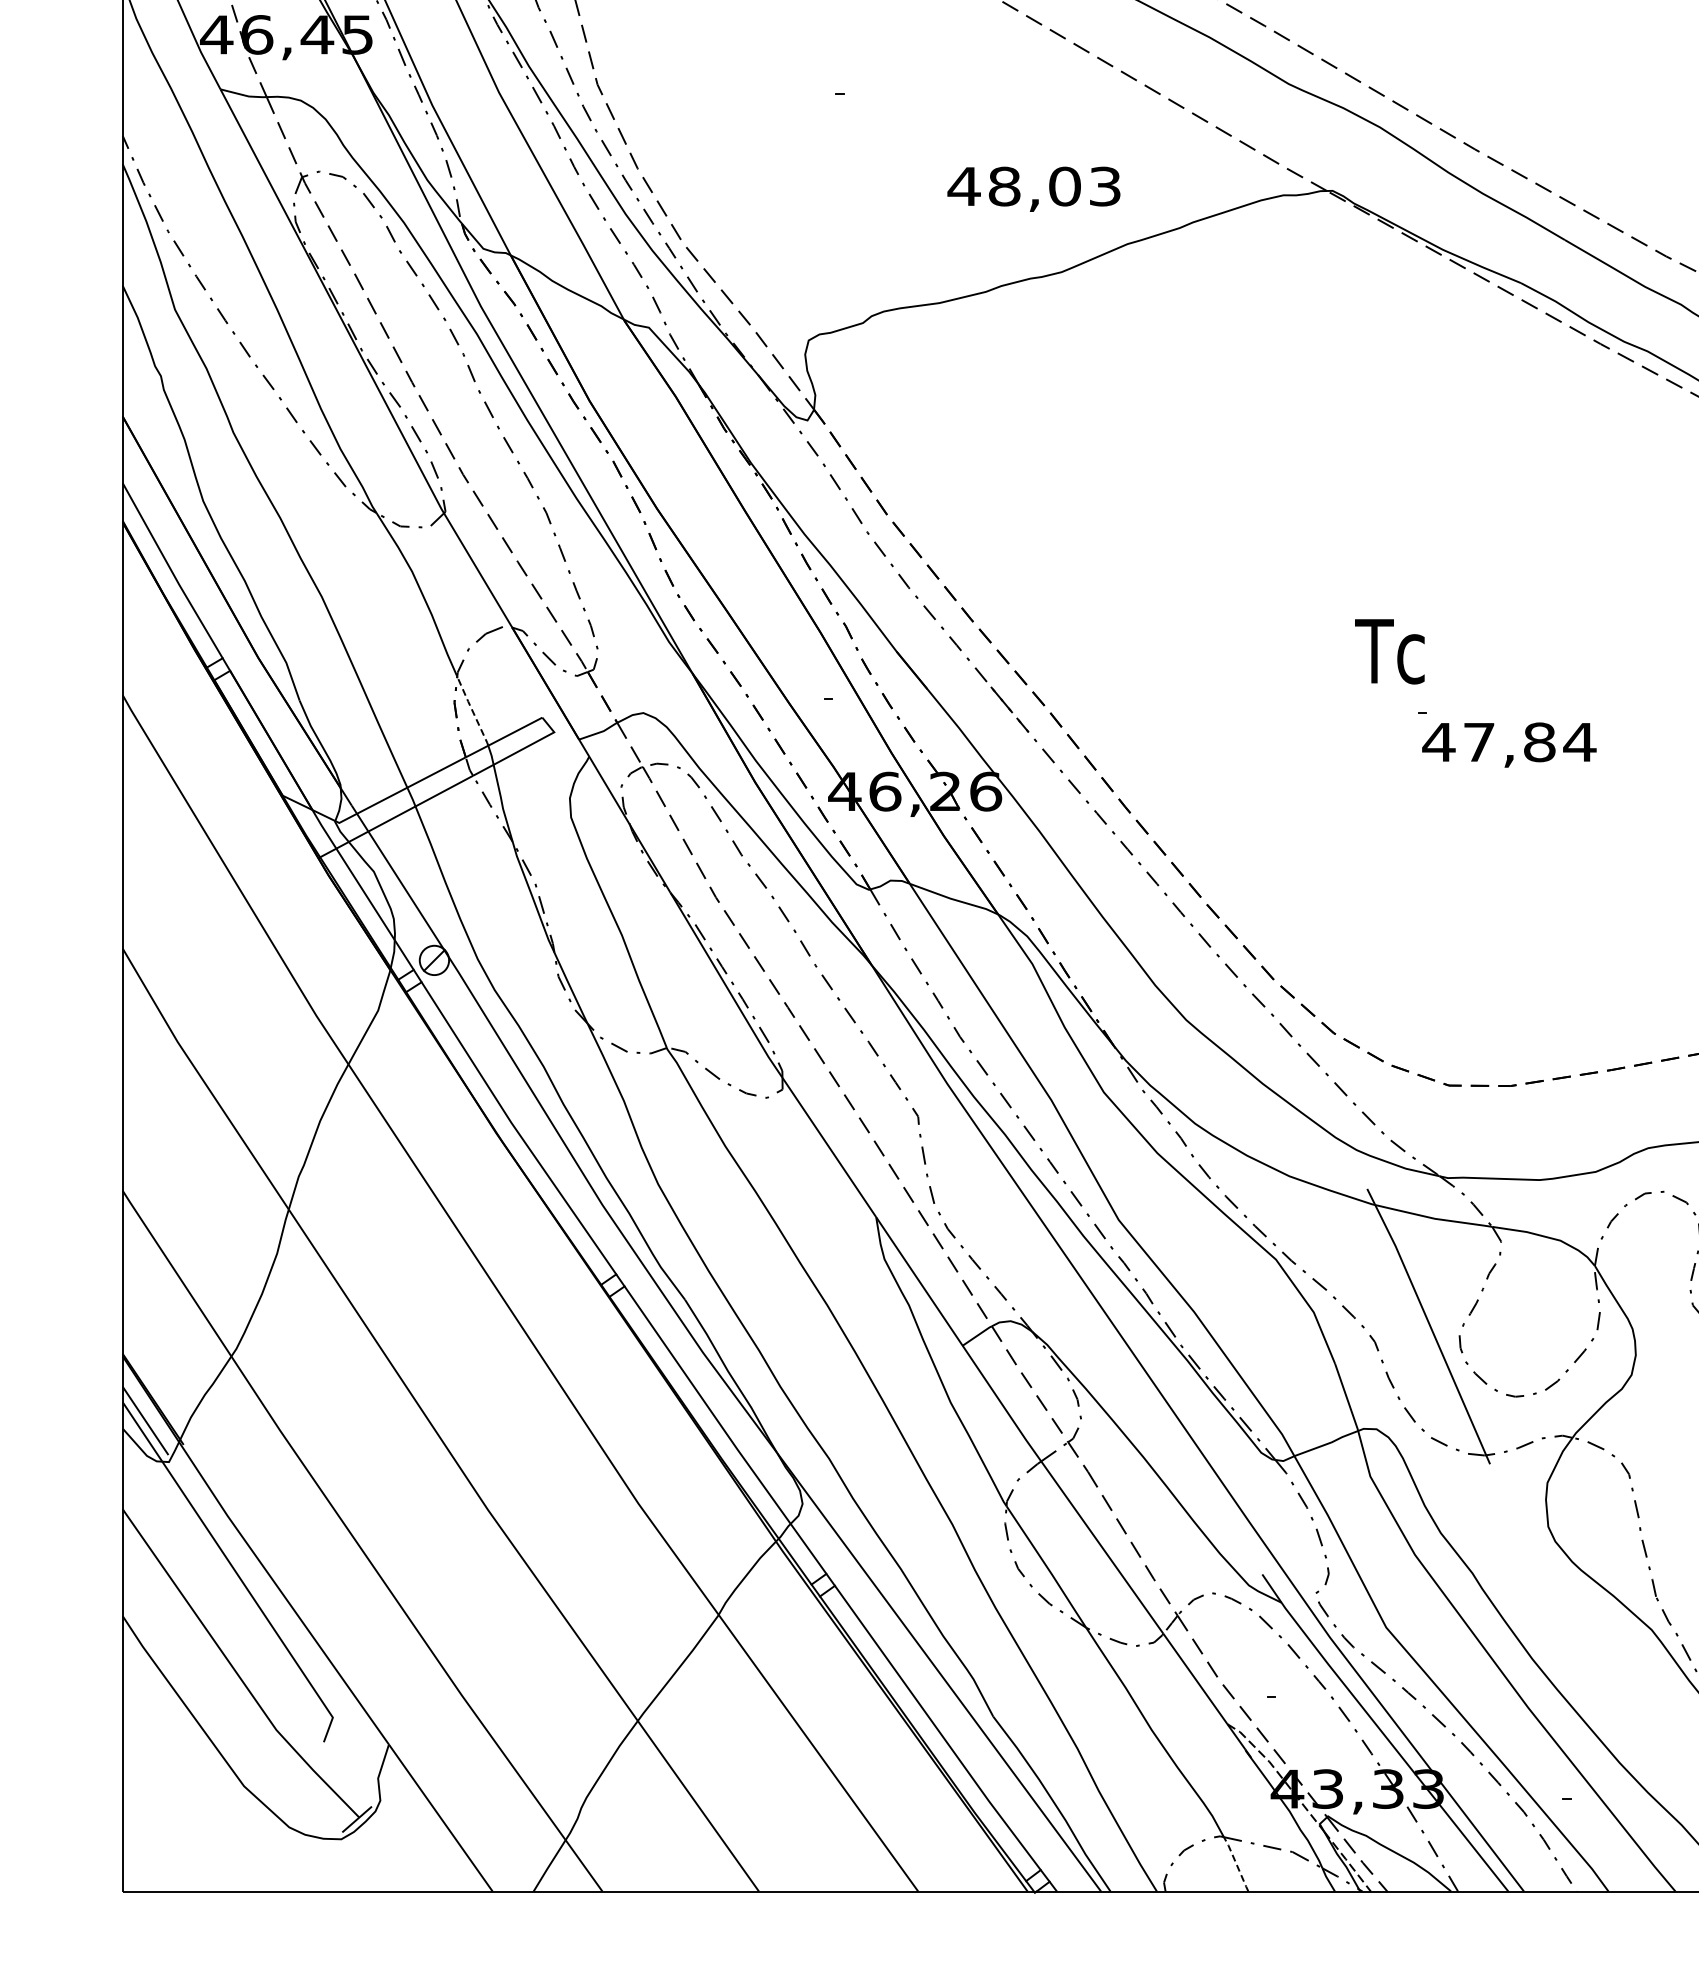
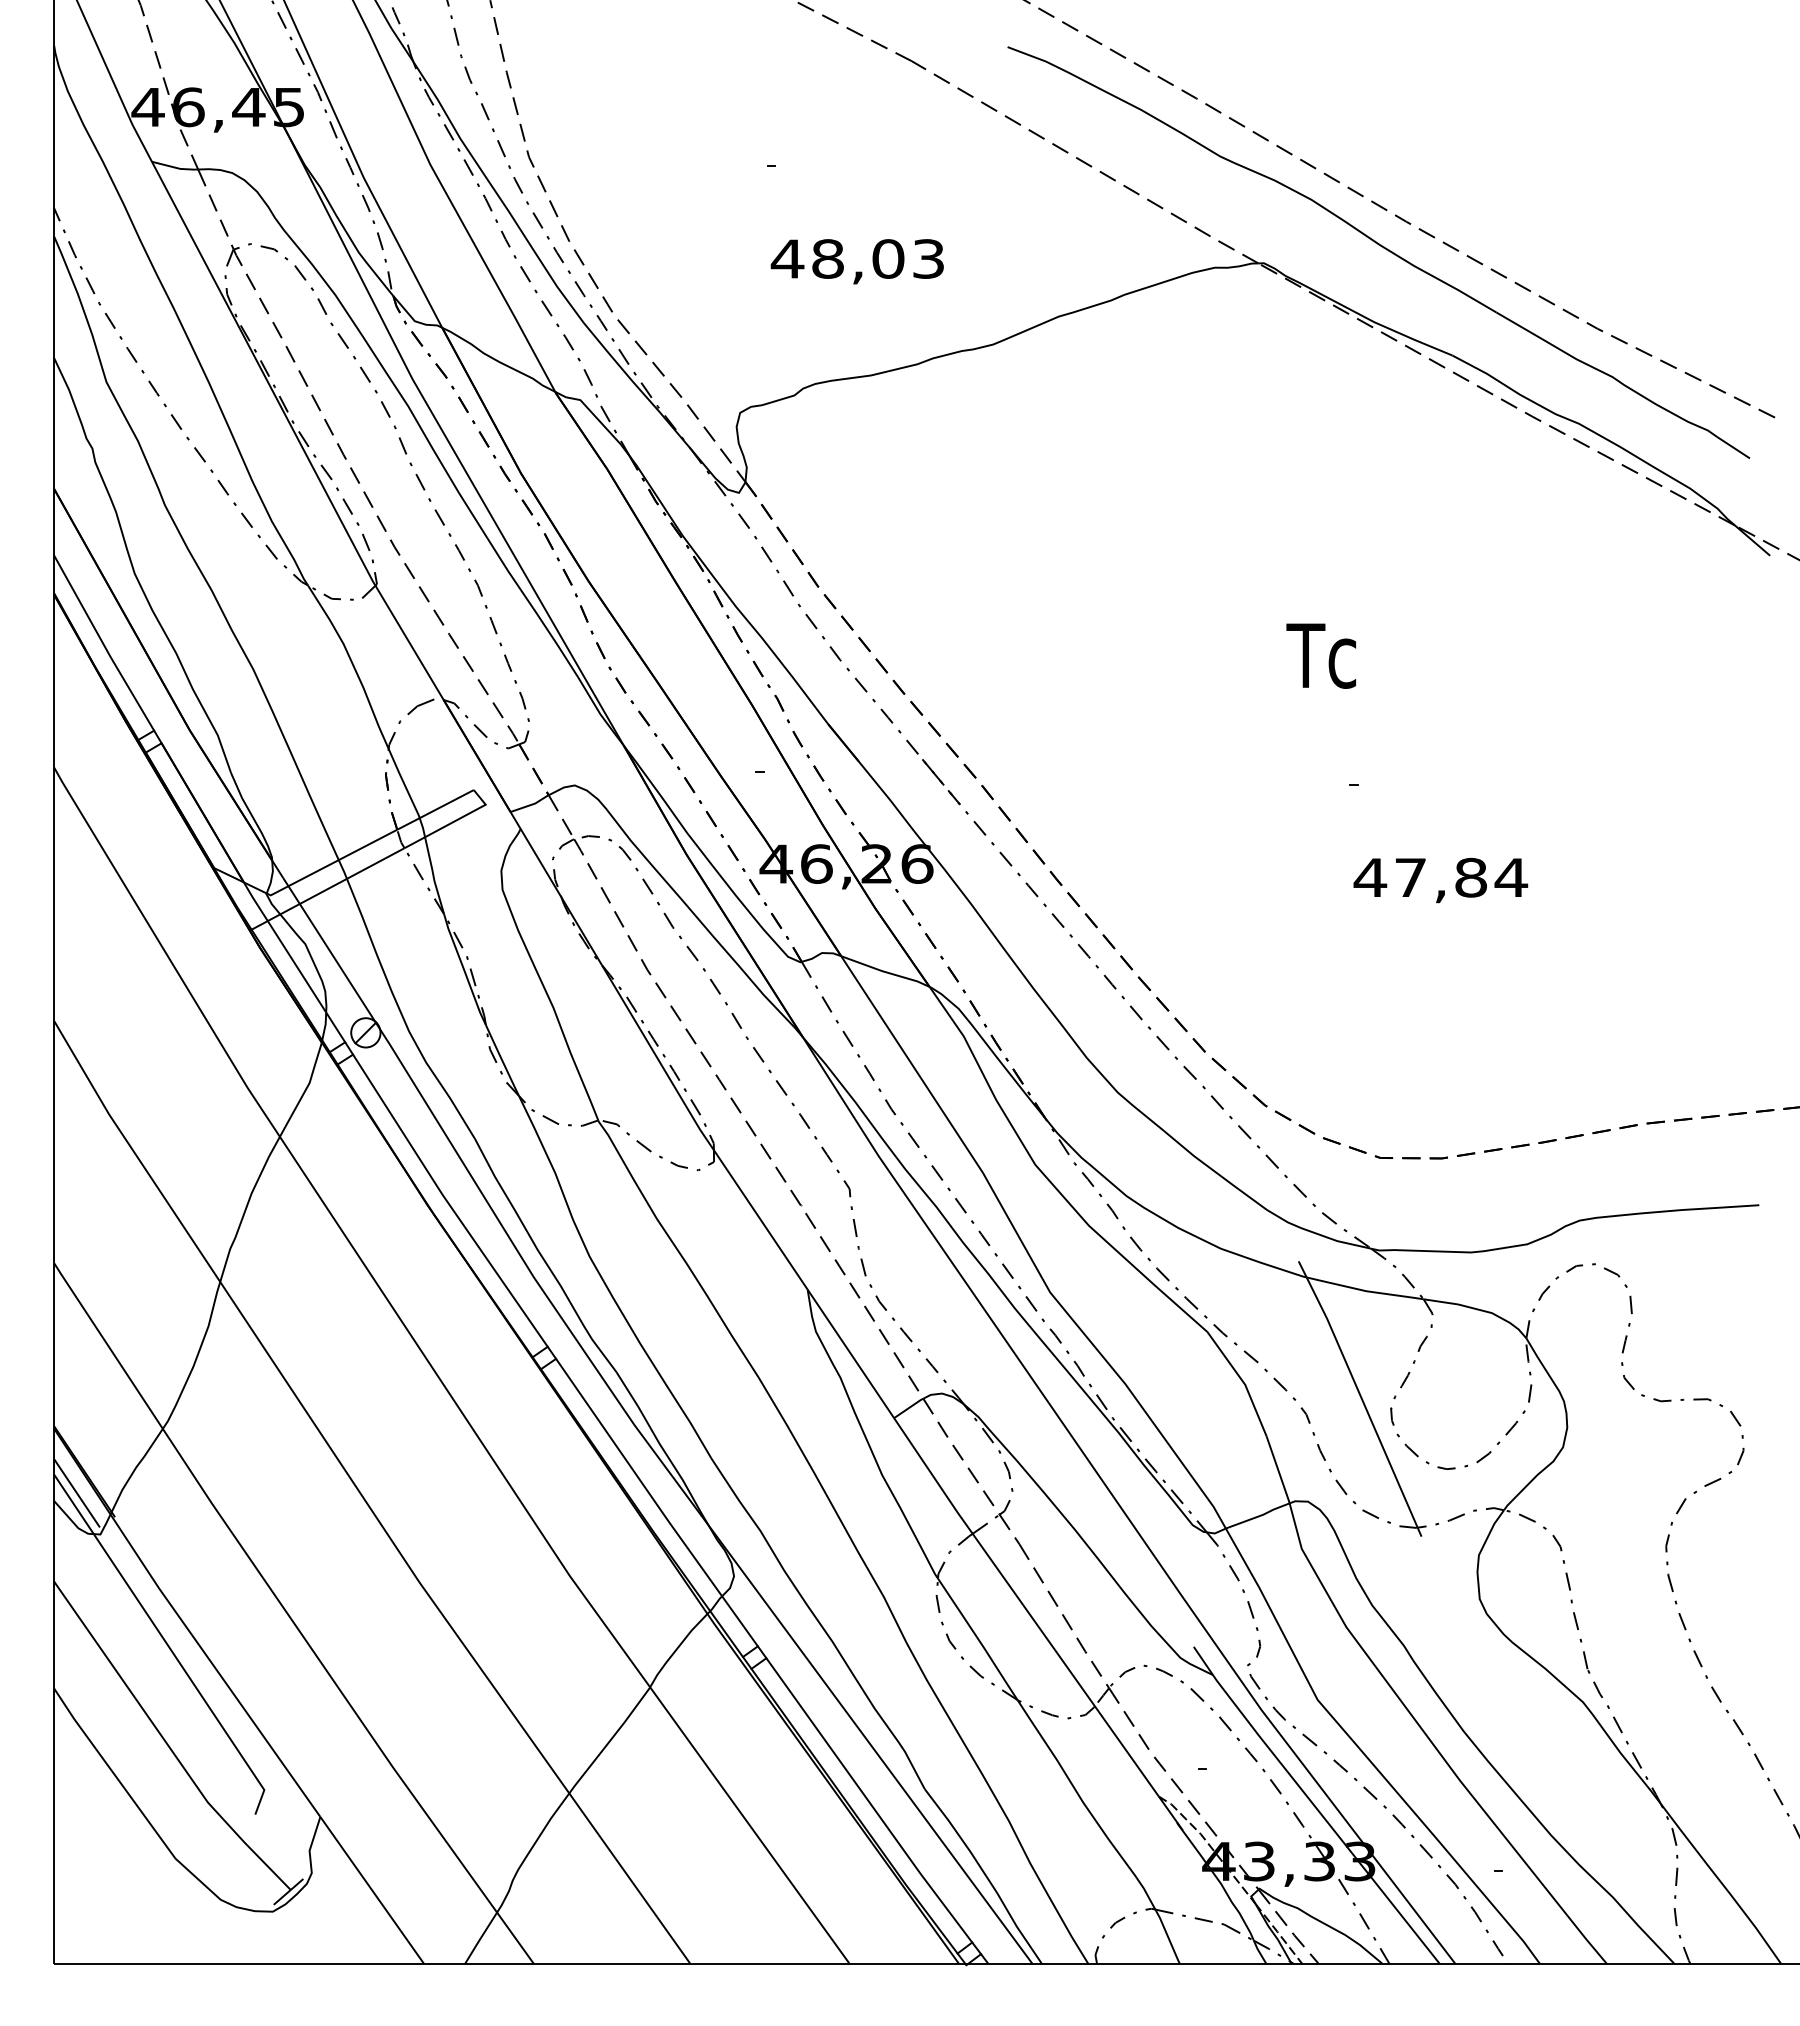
text: (1033, 189) -> (856, 261), moved
text: (1389, 651) -> (1320, 655), moved
line: (473, 711) -> (404, 783), dashed -> solid
text: (1509, 745) -> (1440, 880), moved
line: (1236, 1864) -> (1167, 1936), dashed -> solid

